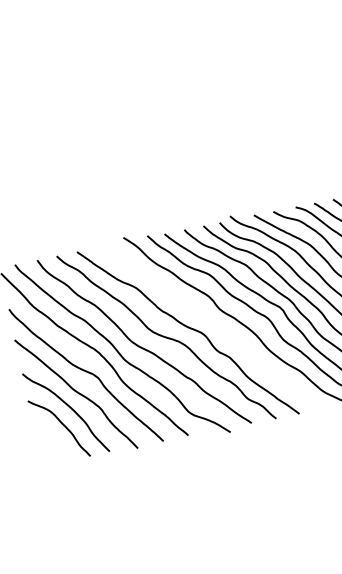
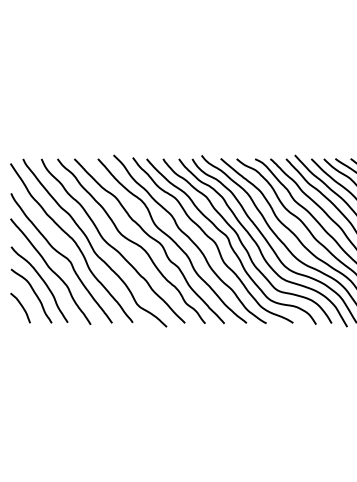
curve: (215, 326) -> (172, 240), added
curve: (49, 444) -> (21, 307), added

